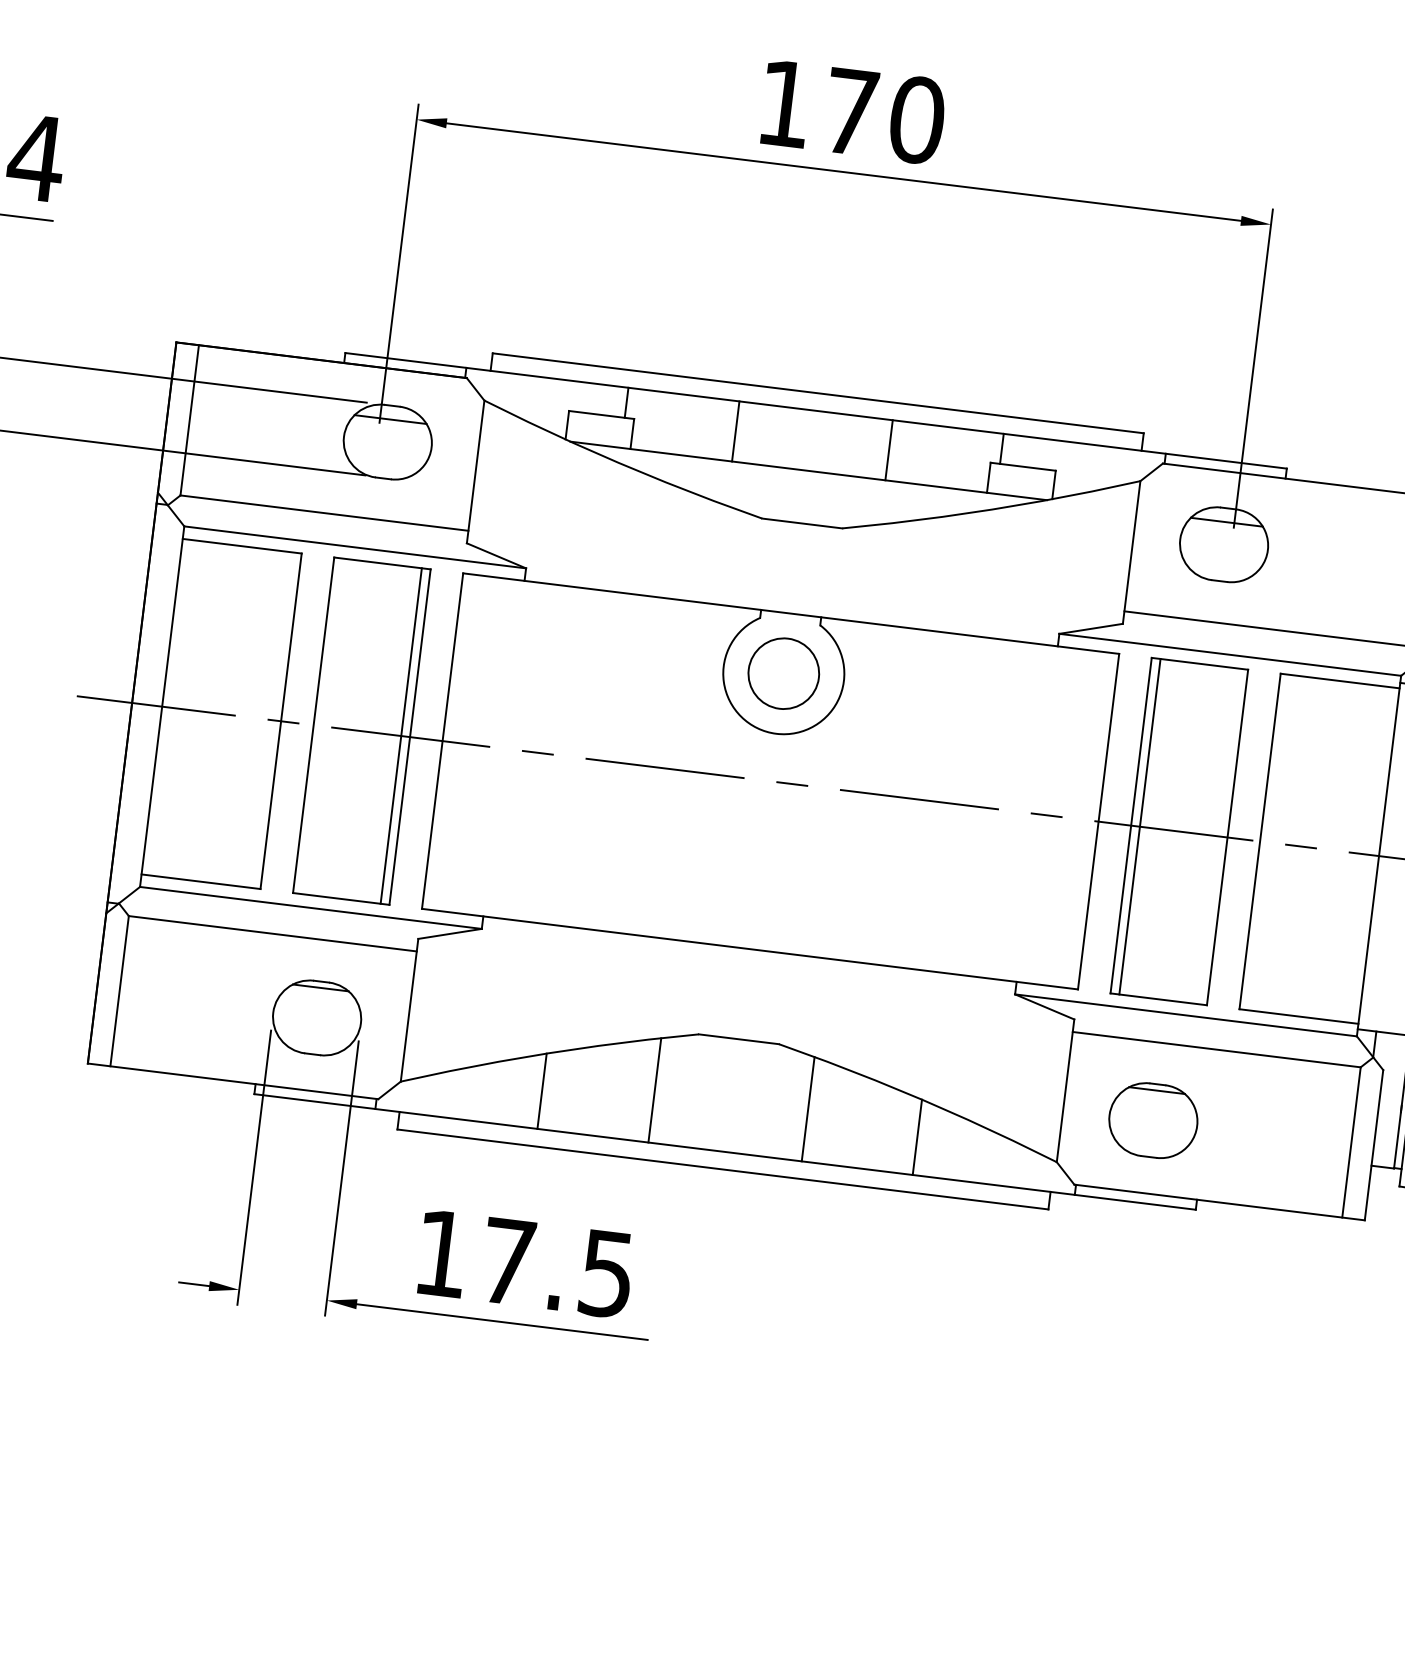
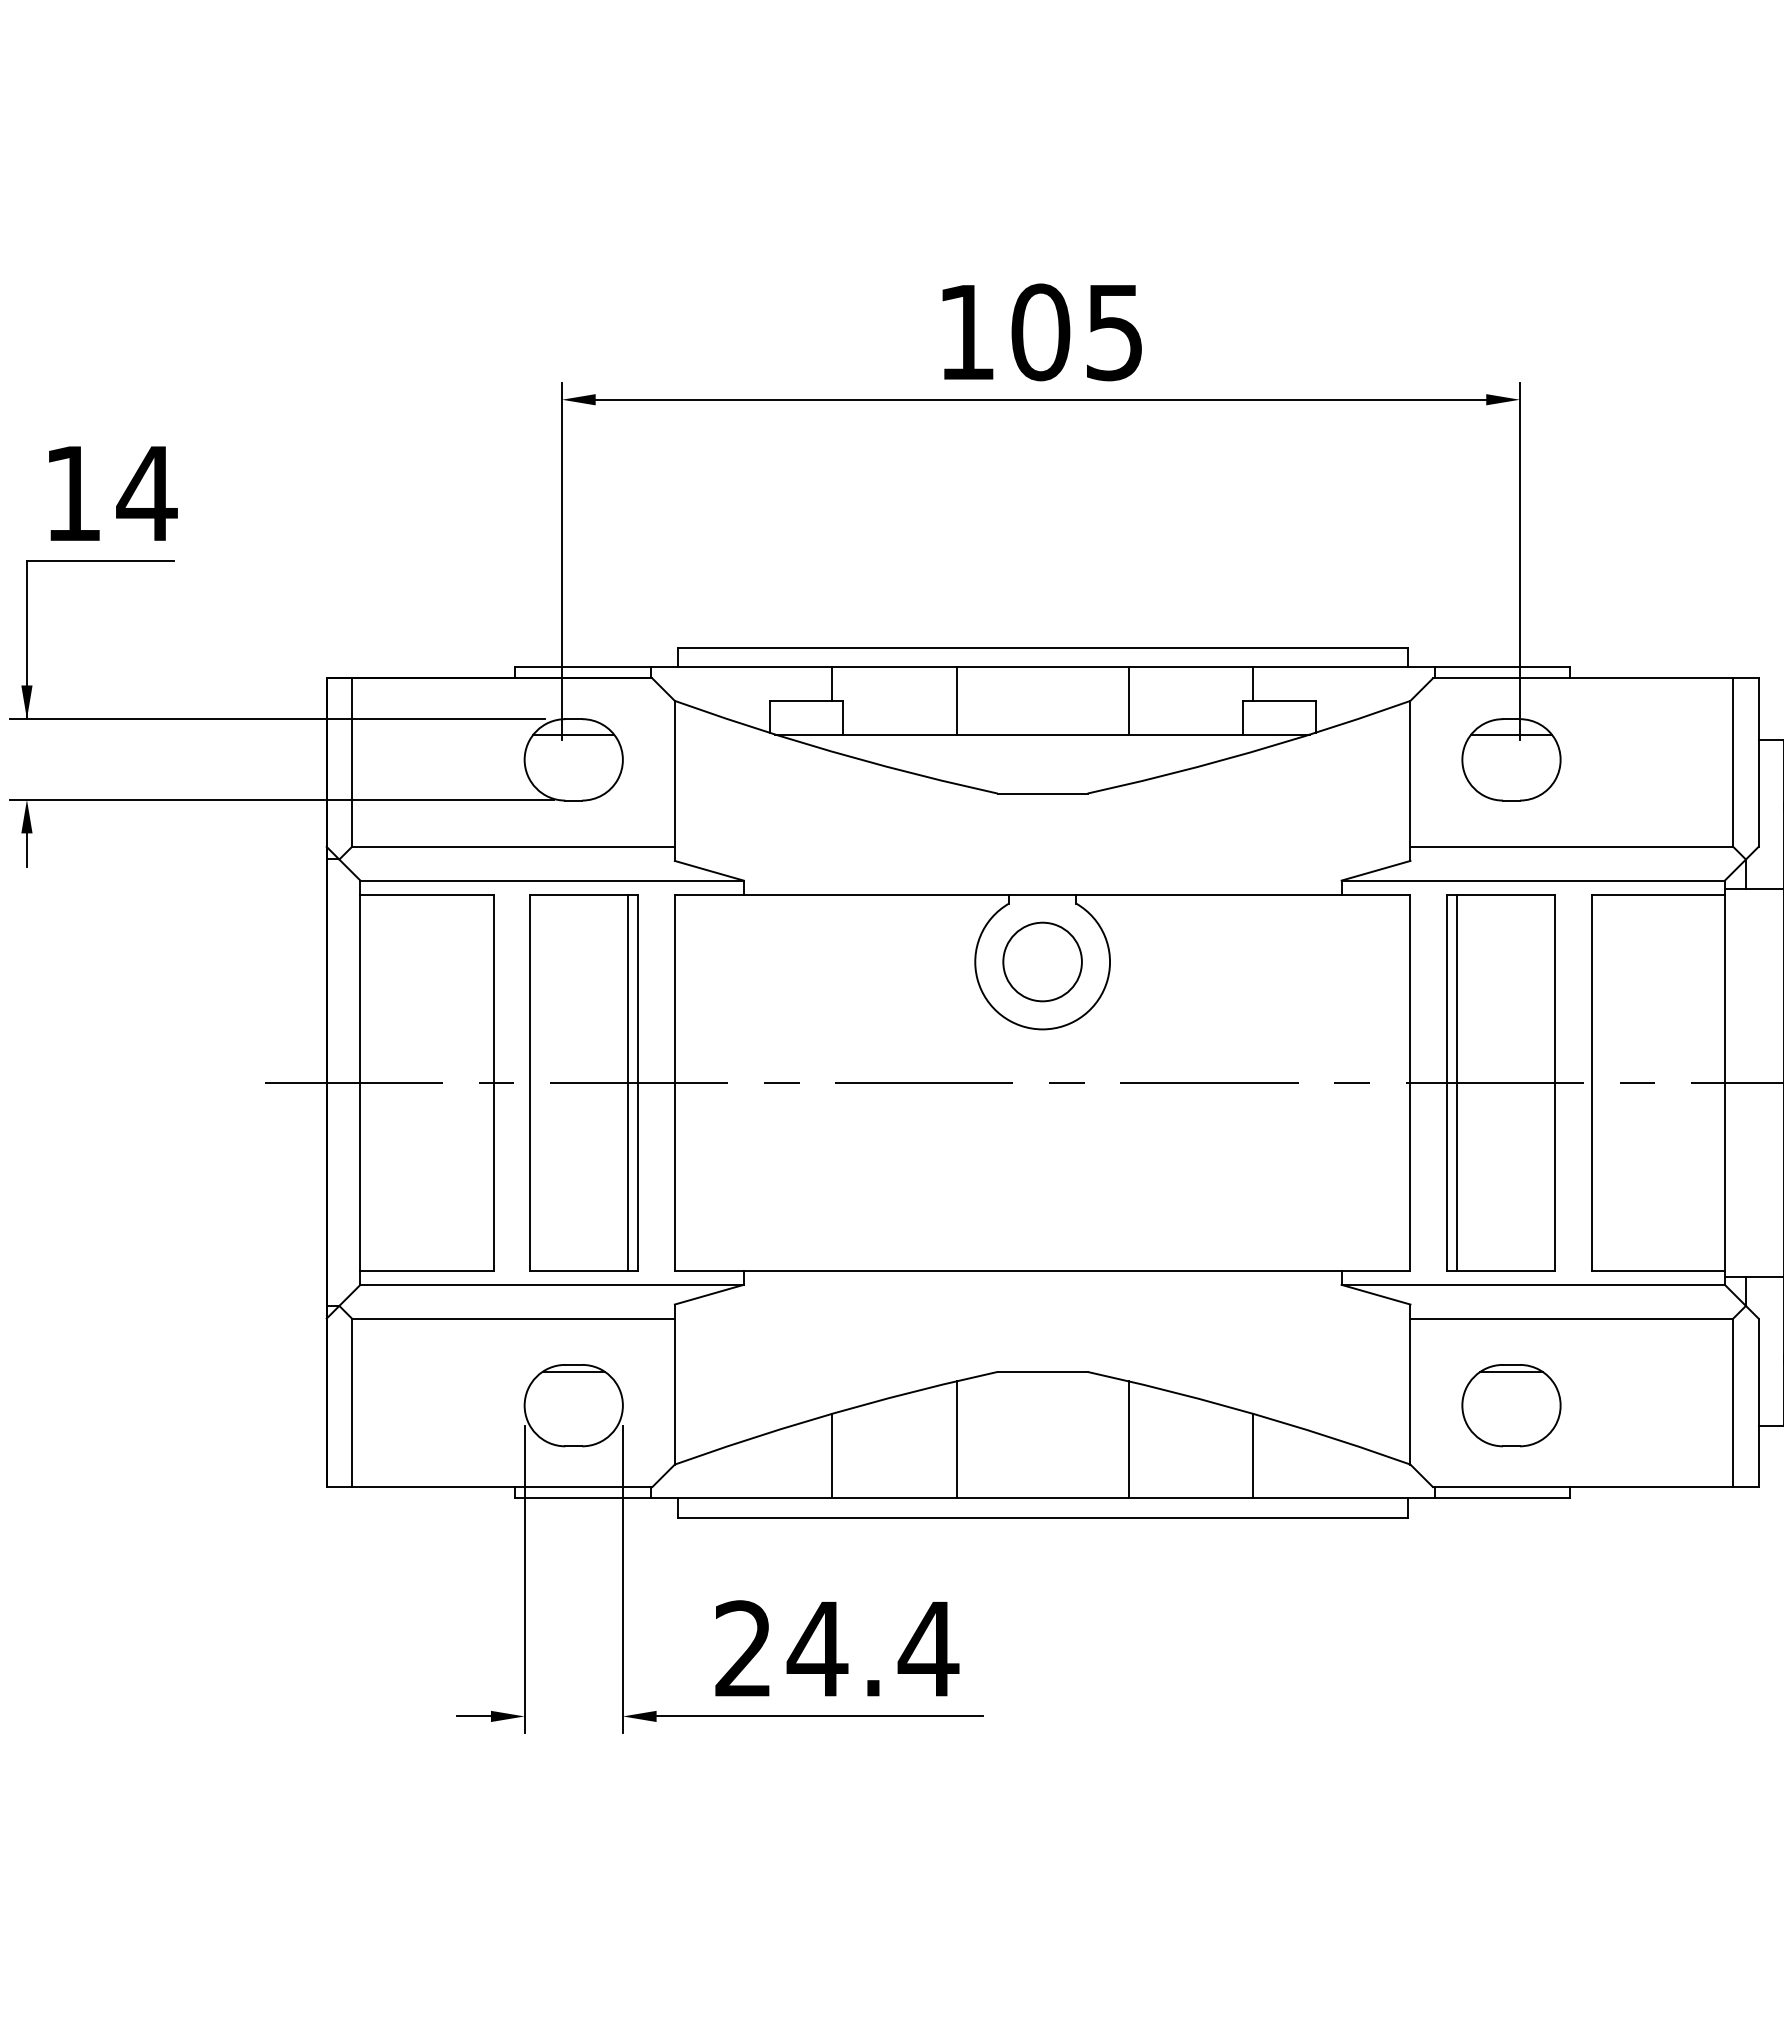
text: (883, 116) -> (1077, 332), 170 -> 105
text: (525, 1263) -> (837, 1648), 17.5 -> 24.4

